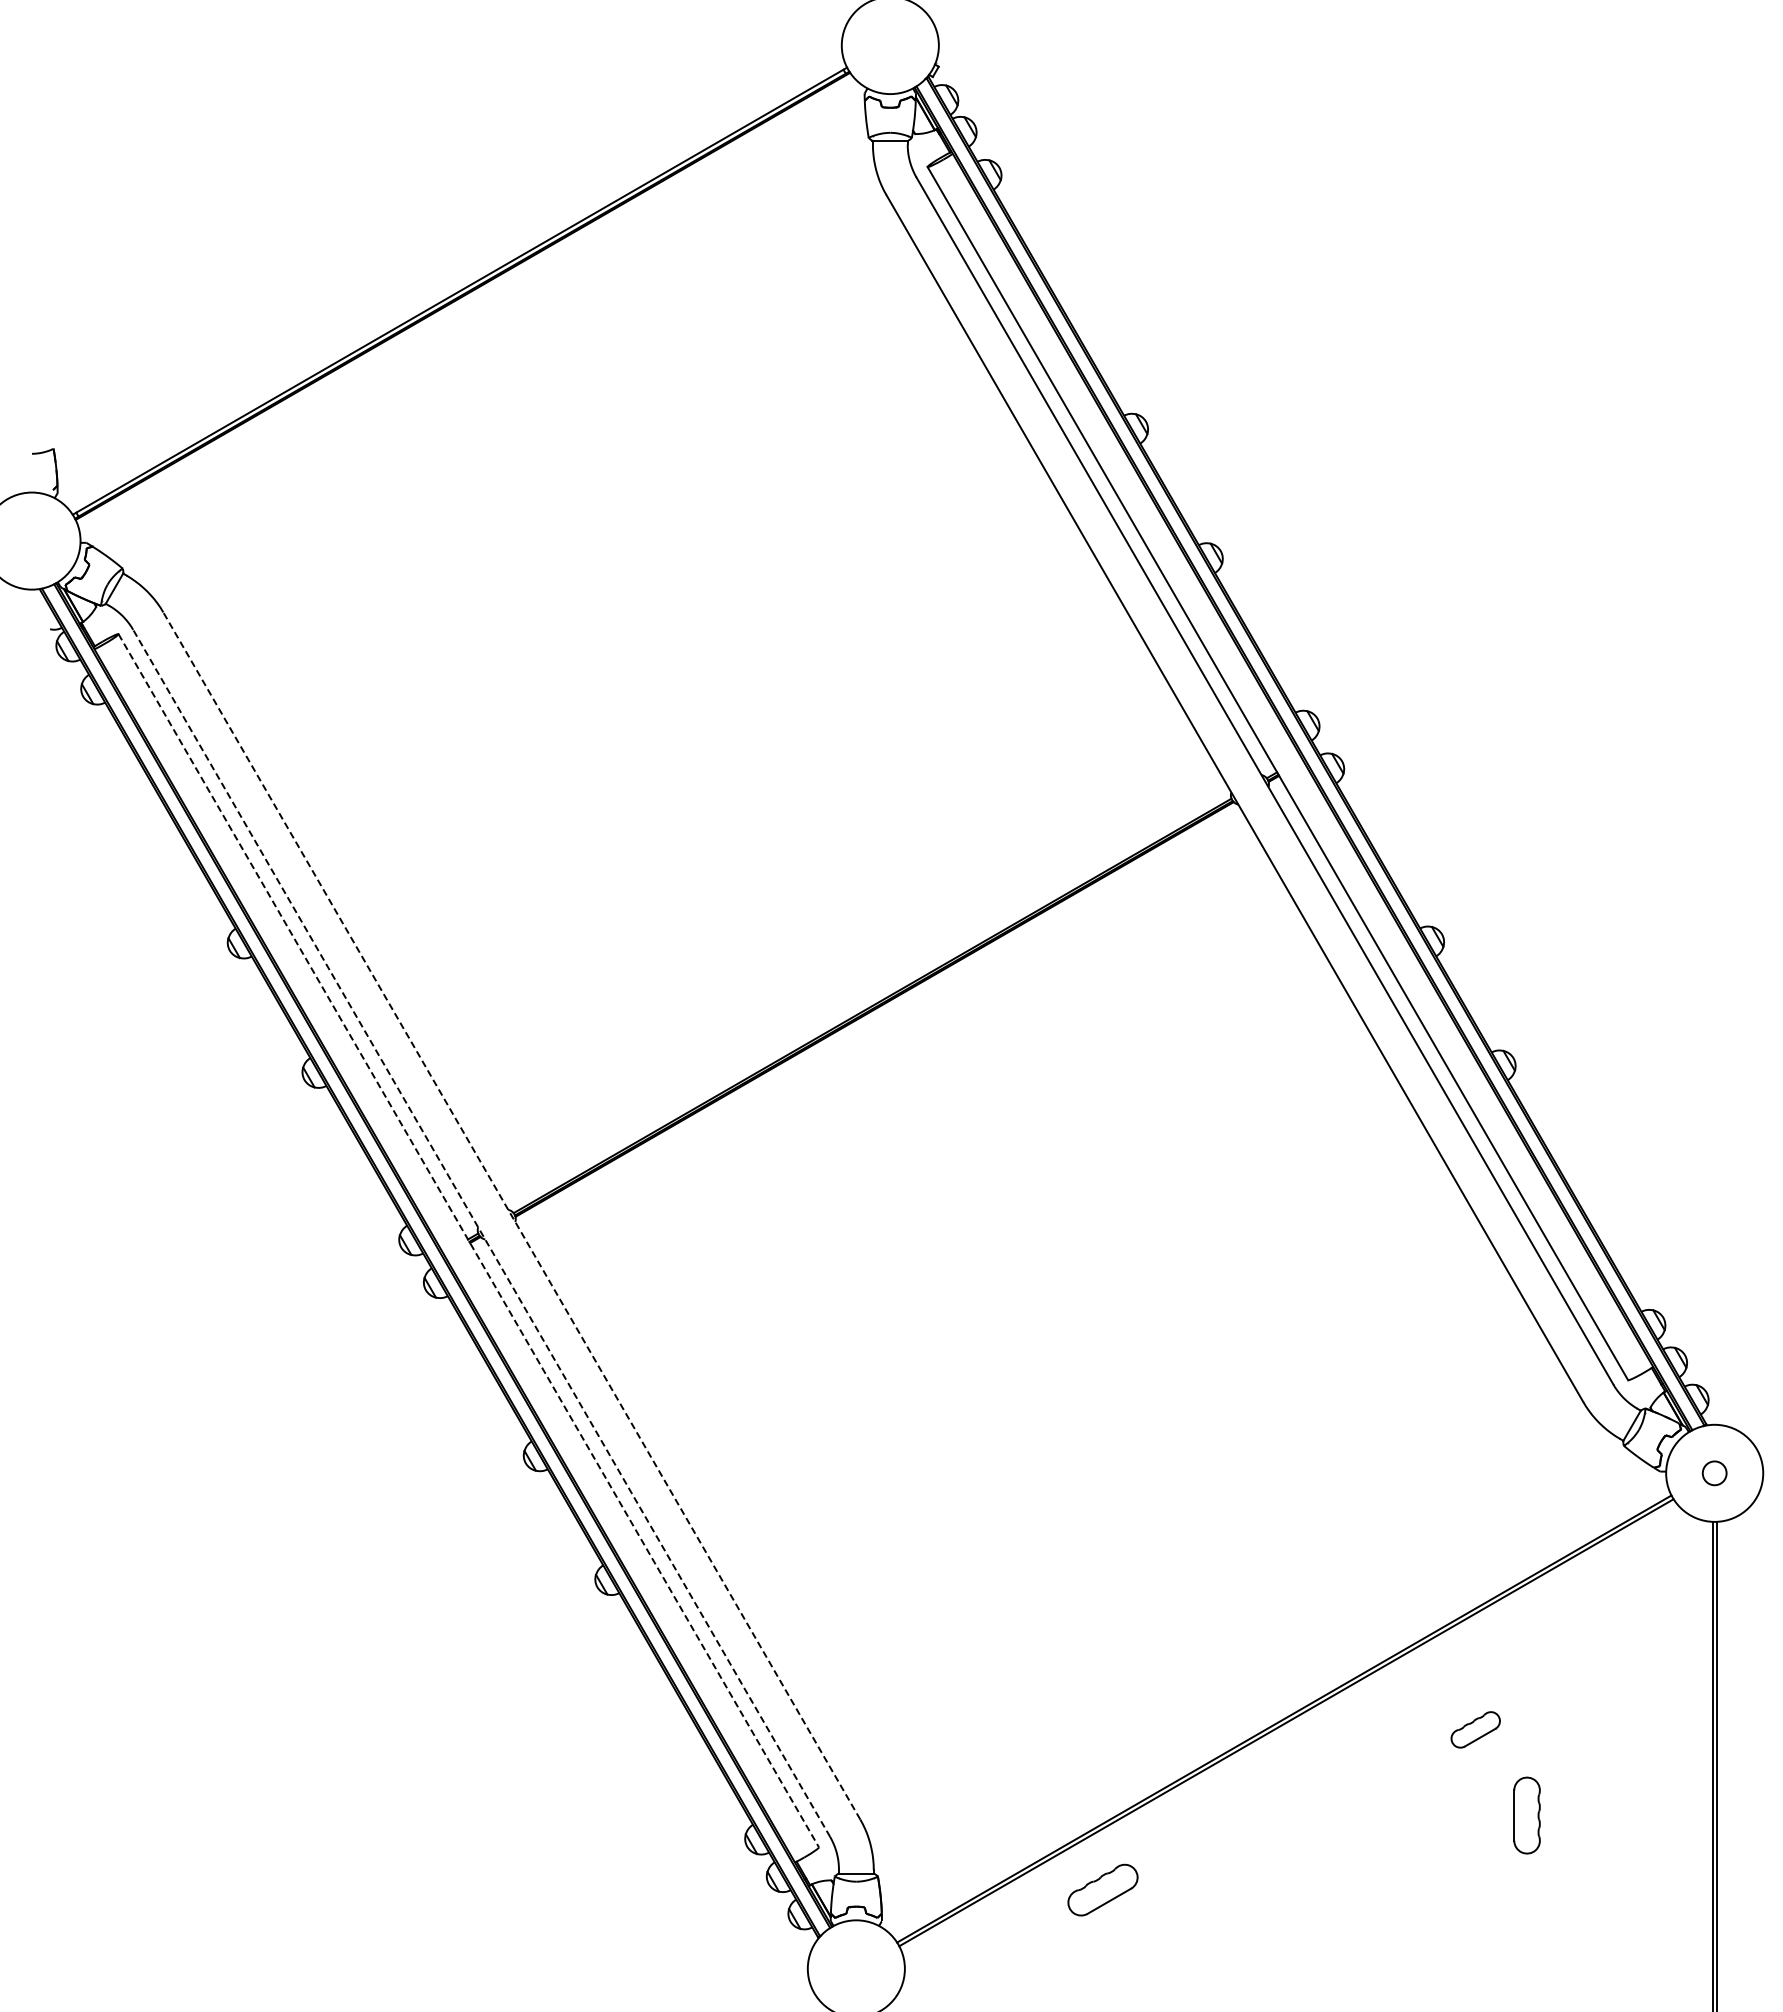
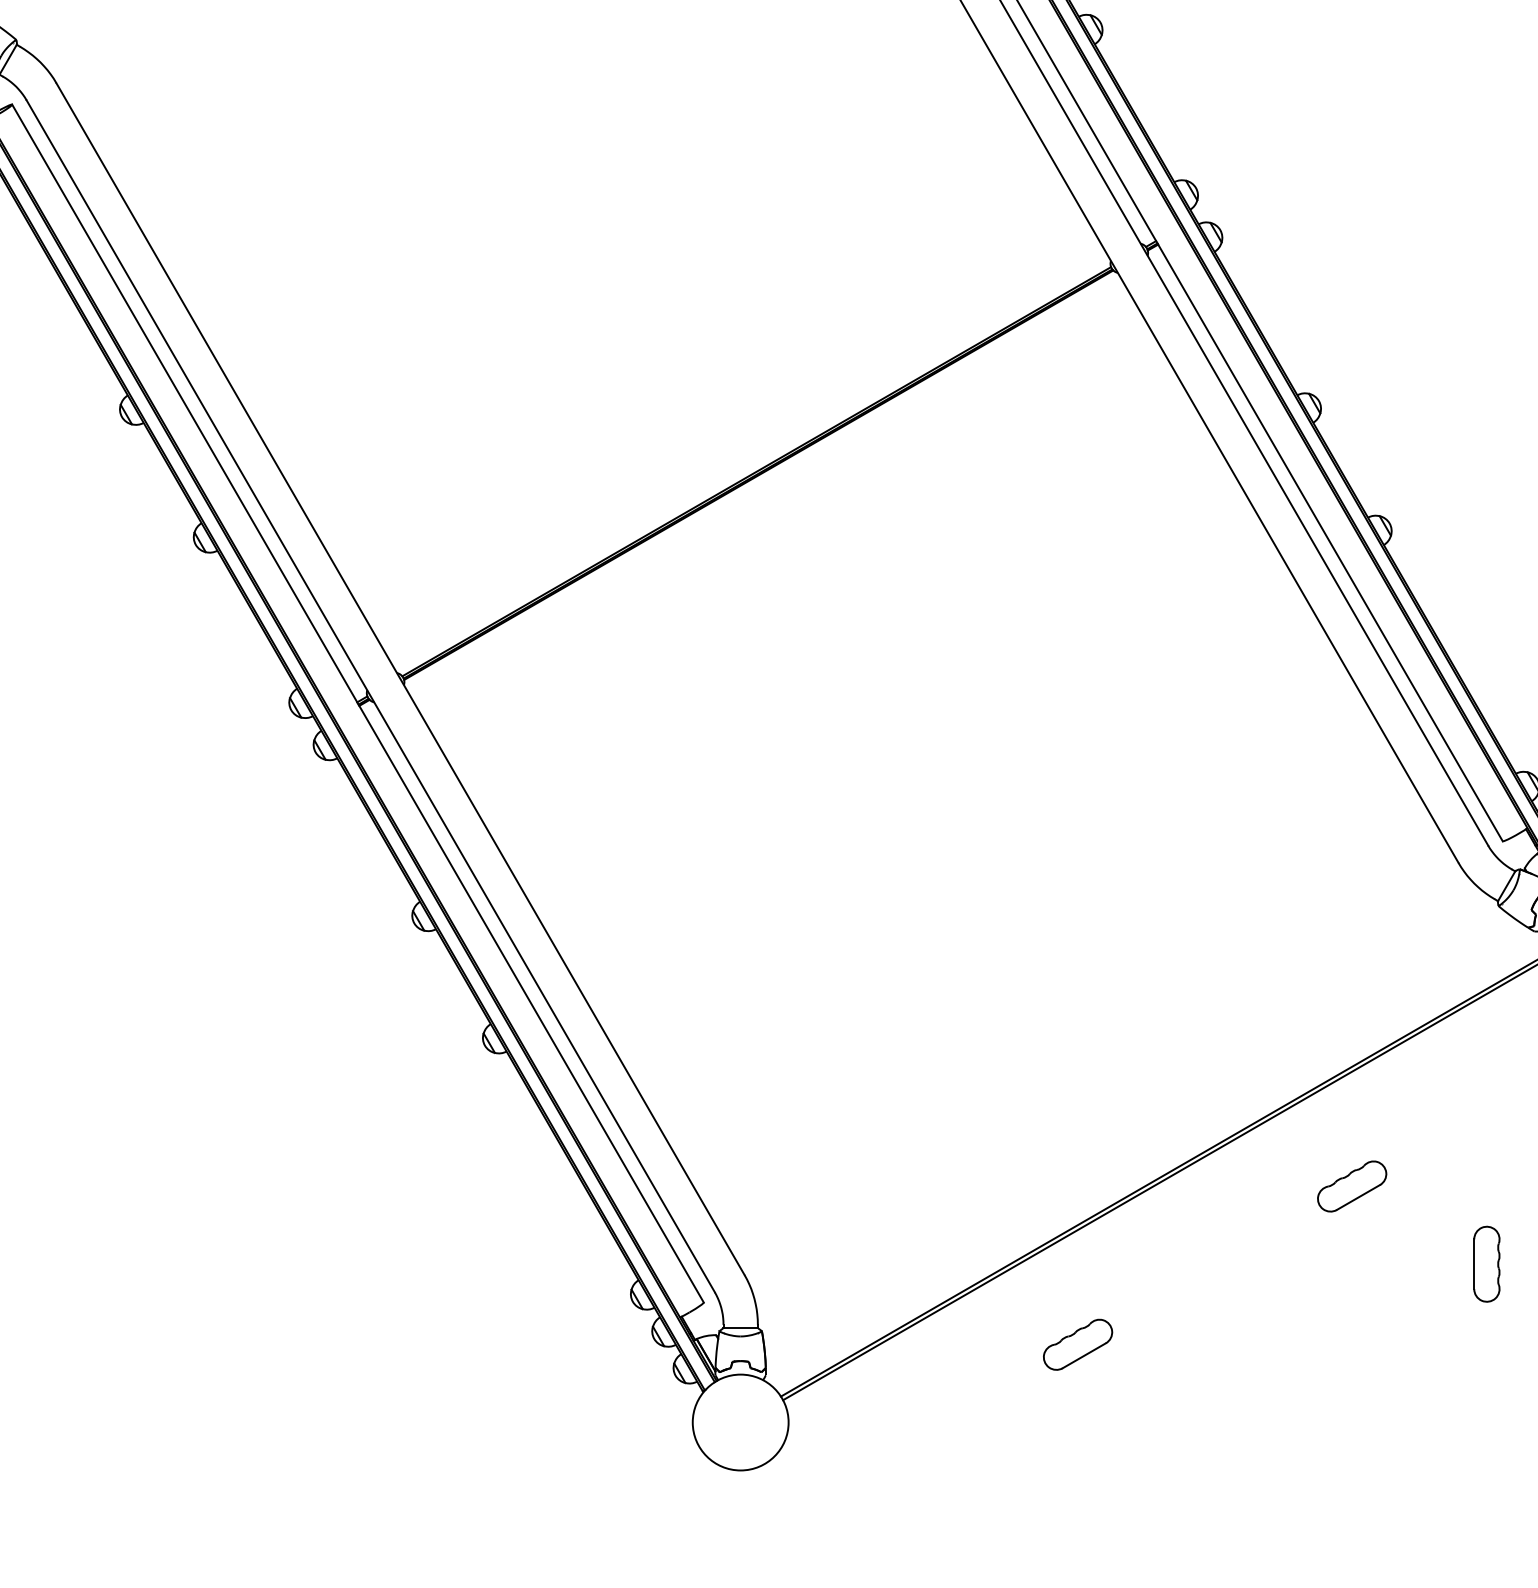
line: (511, 1215) -> (400, 678), dashed -> solid
line: (481, 1233) -> (370, 696), dashed -> solid
line: (469, 1241) -> (358, 704), dashed -> solid
part: (1475, 1729) -> (1352, 1186), size x1.43
part: (1526, 1815) -> (1486, 1264), moved
part: (1102, 1889) -> (1077, 1344), moved

